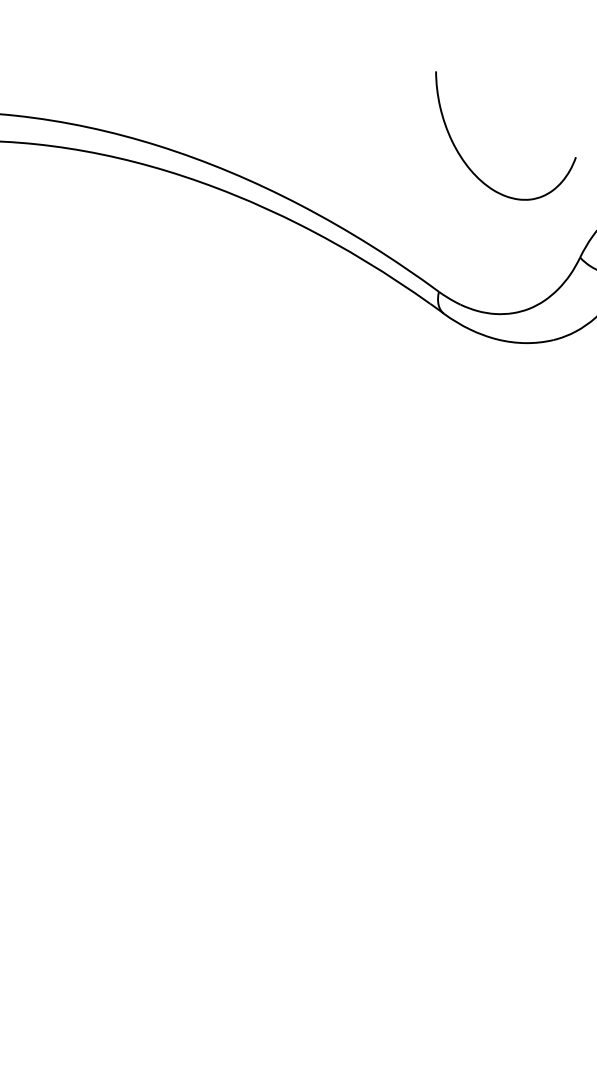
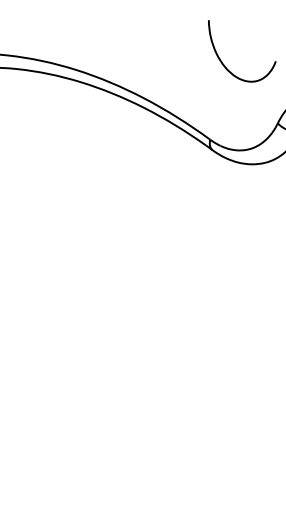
curve: (470, 165) -> (225, 65), moved

